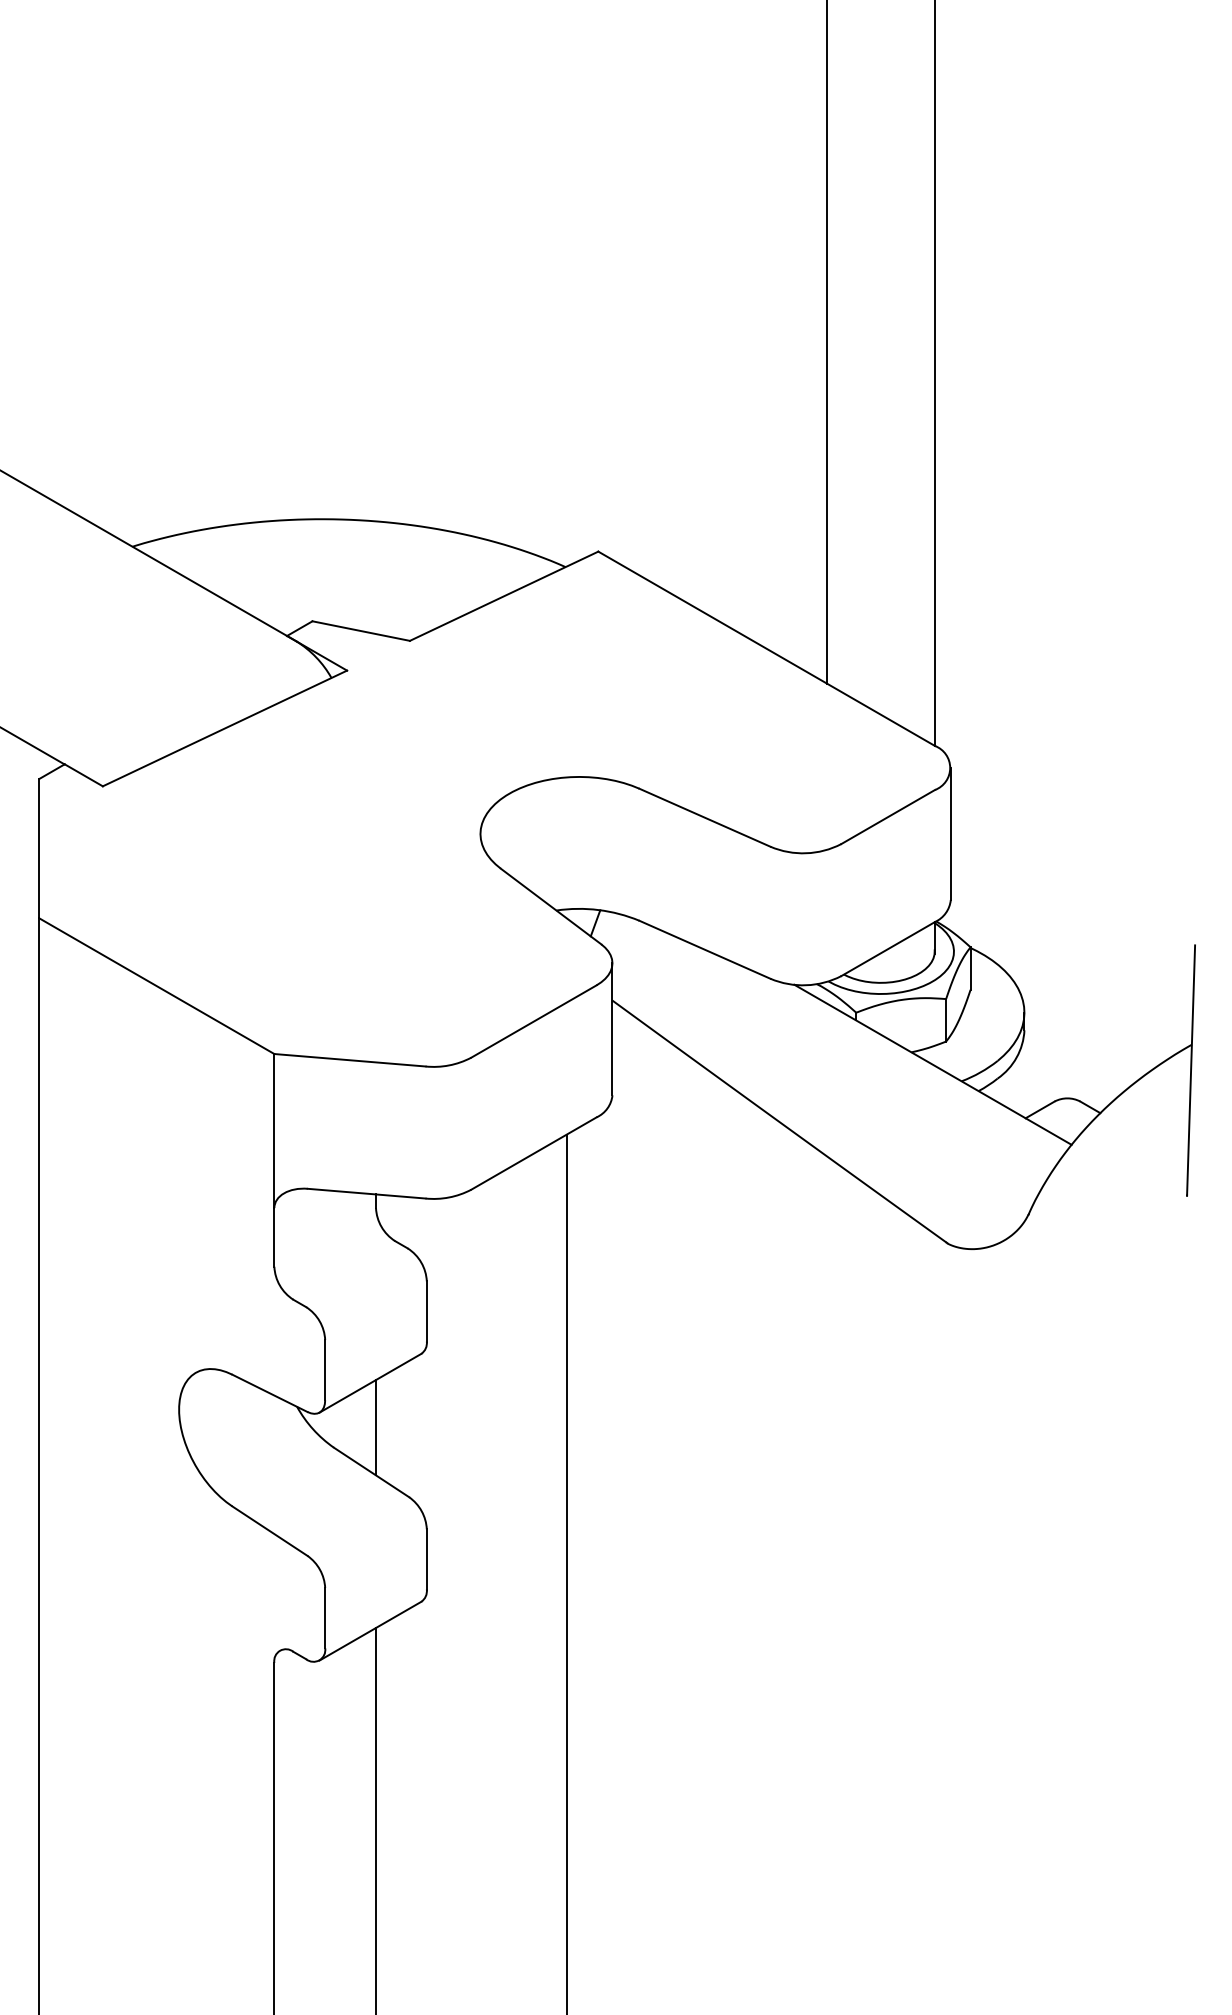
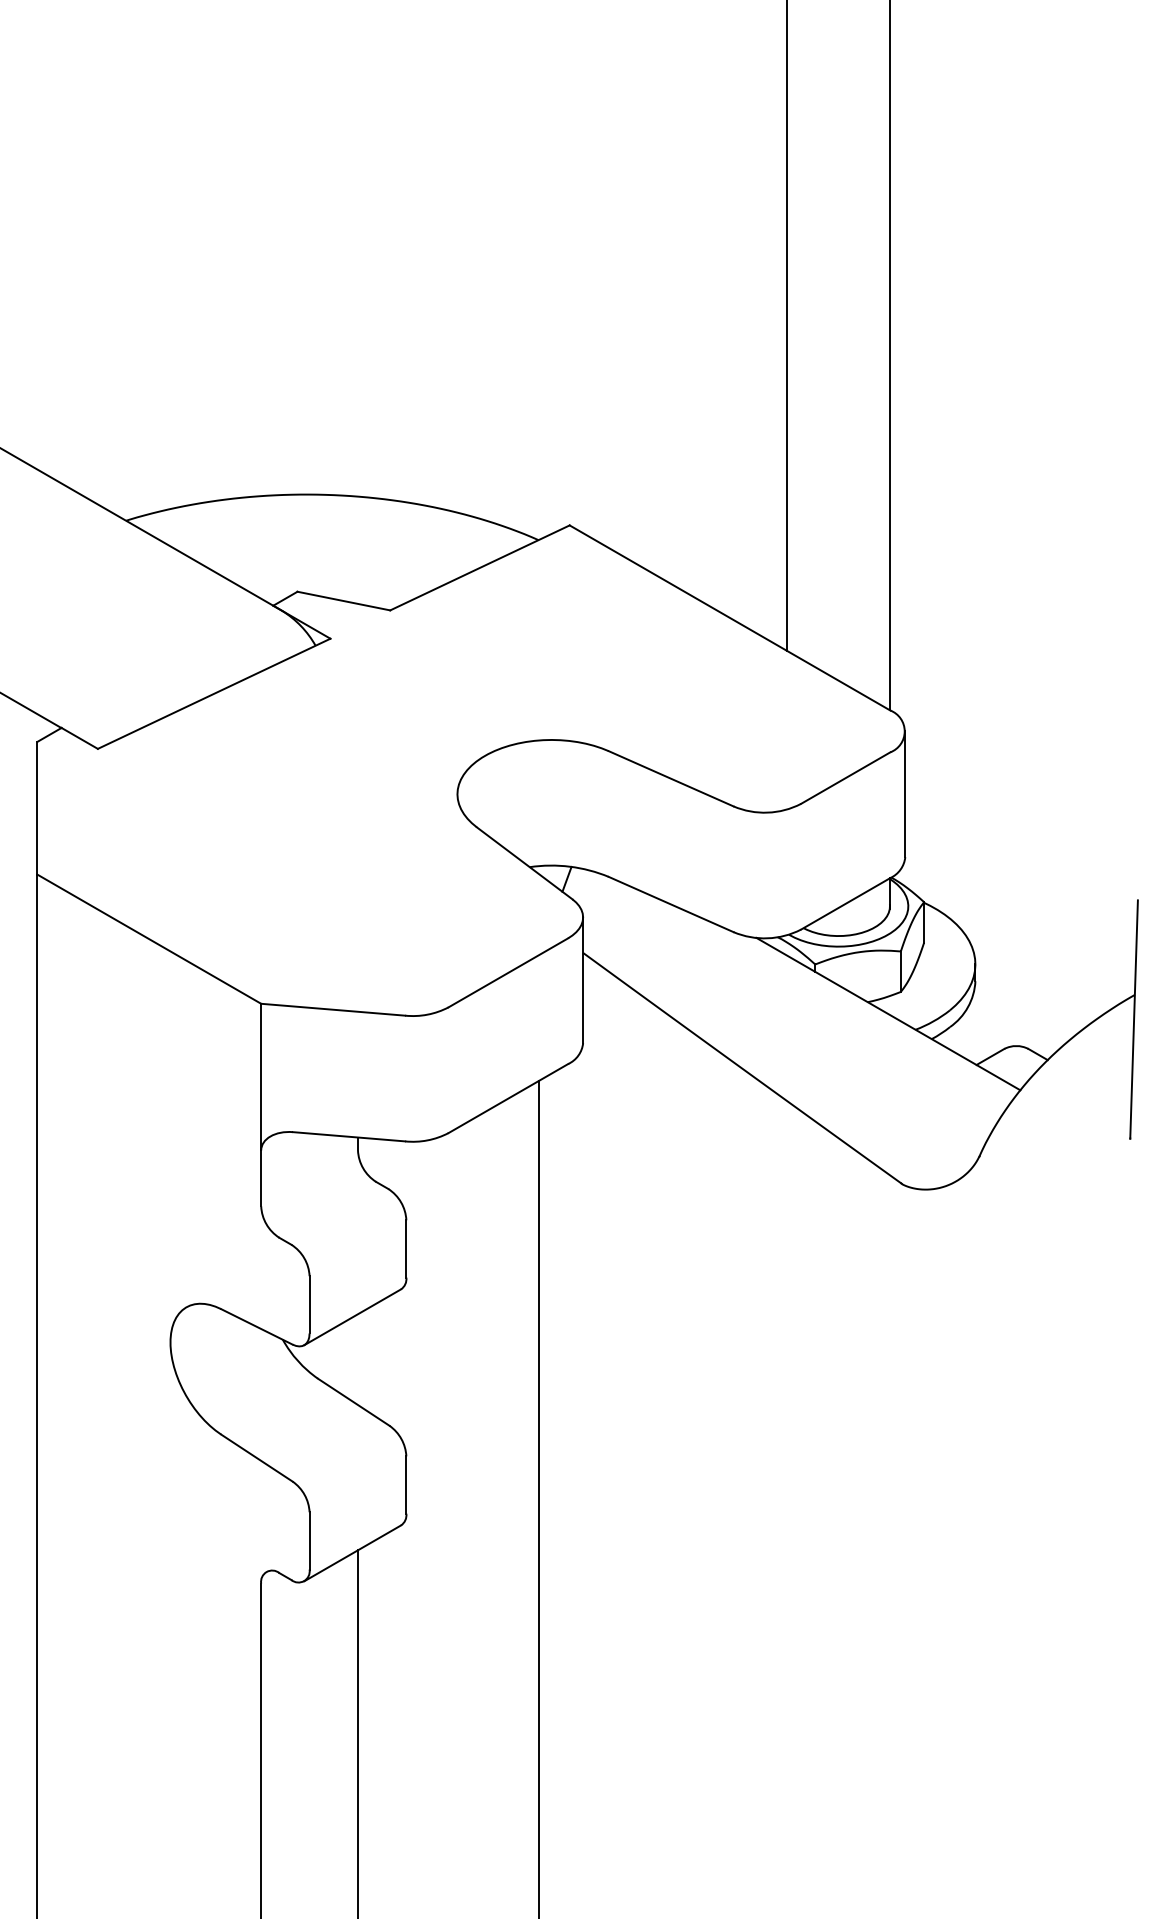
line: (375, 1427) -> (357, 1359), removed

